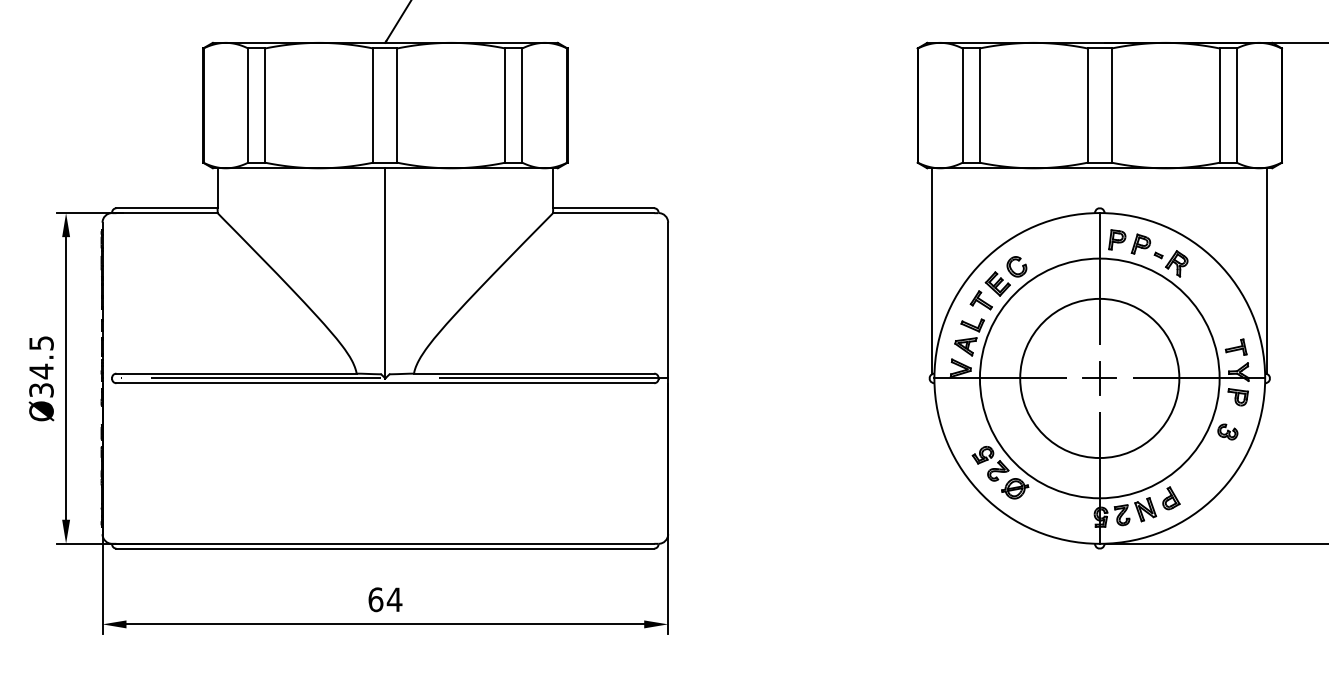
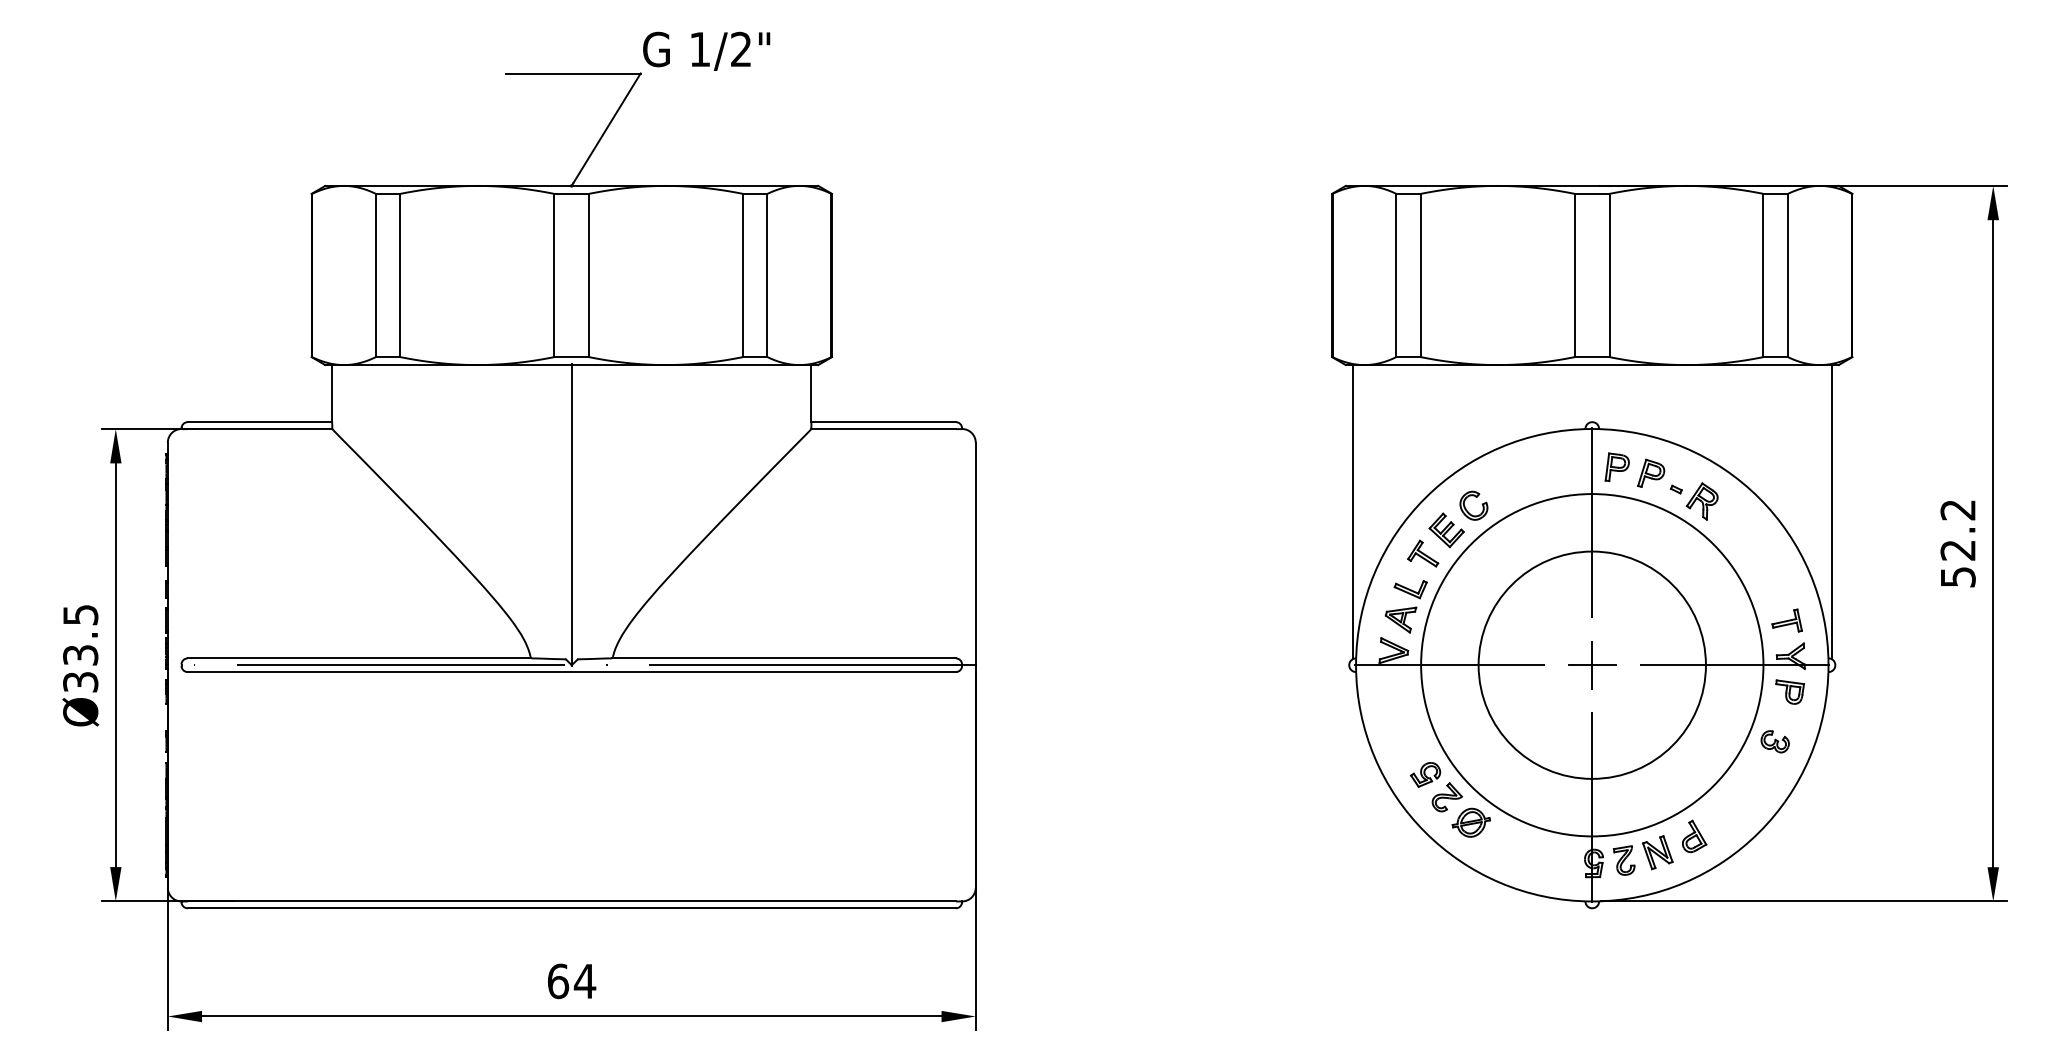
text: (41, 371) -> (80, 655), Ø34.5 -> Ø33.5

